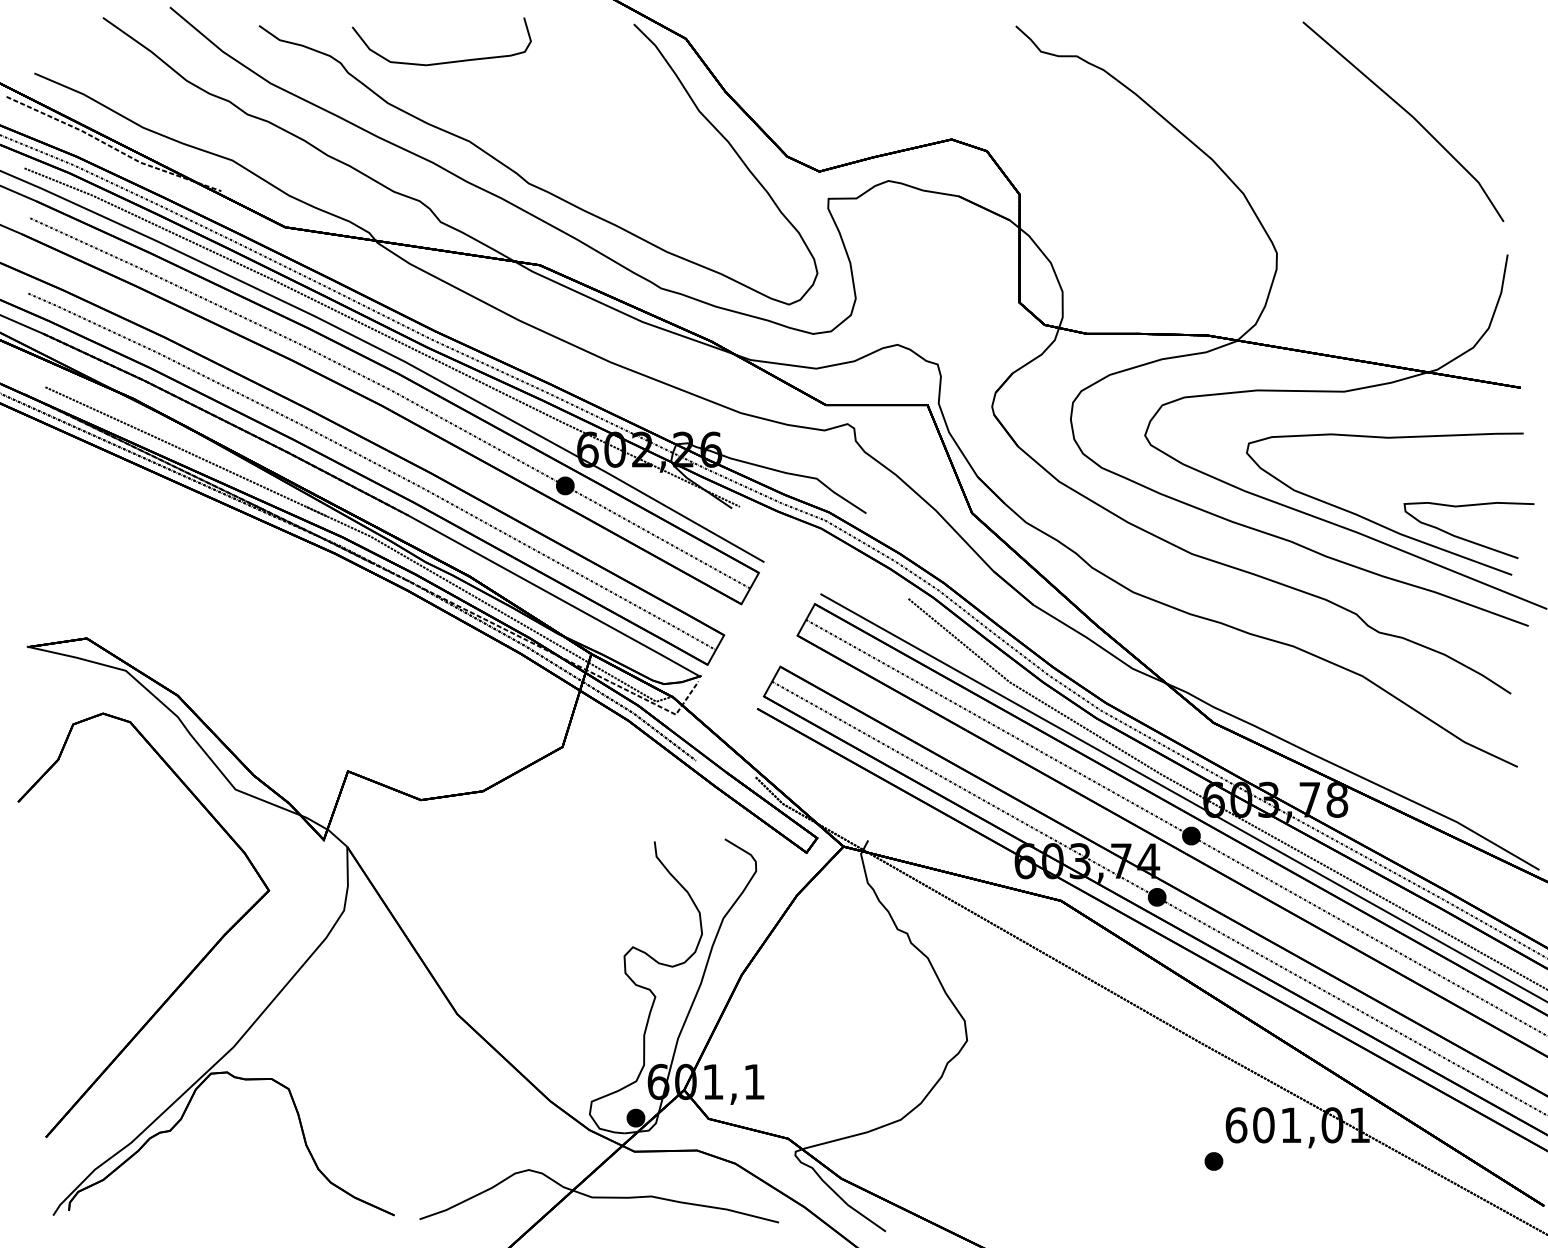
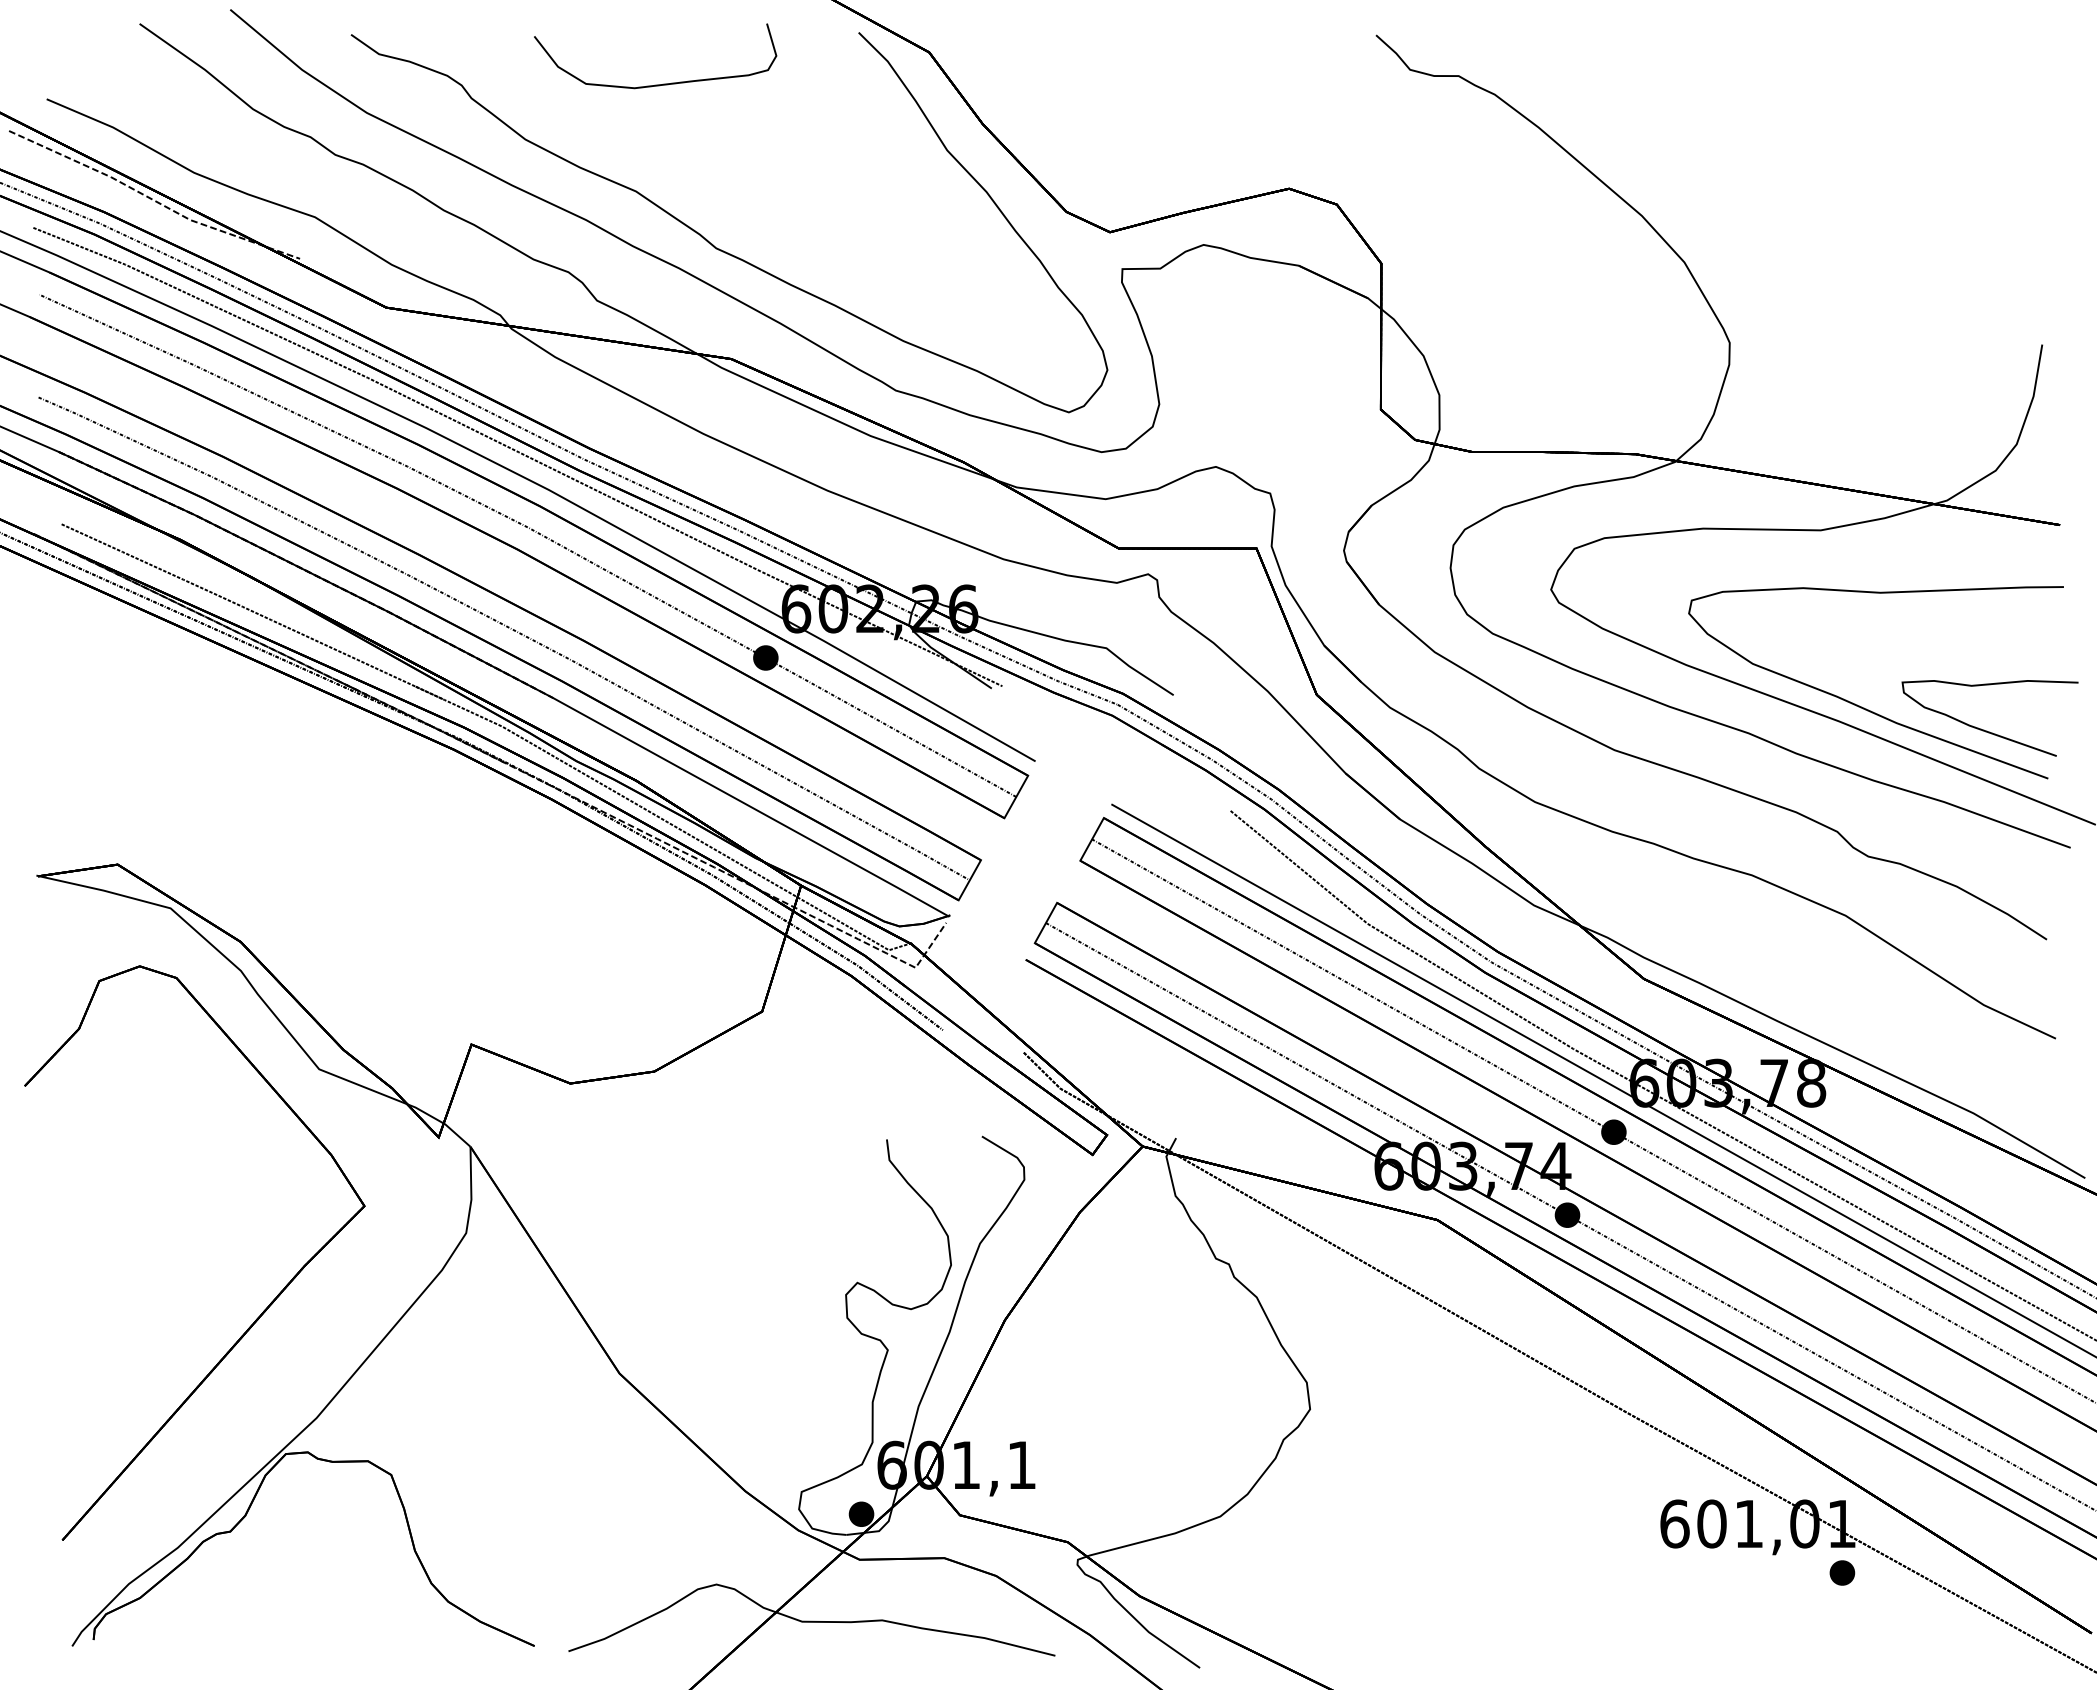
curve: (441, 62) -> (655, 84), moved
line: (1407, 113) -> (1906, 153), removed
part: (1214, 1161) -> (1842, 1572), moved

